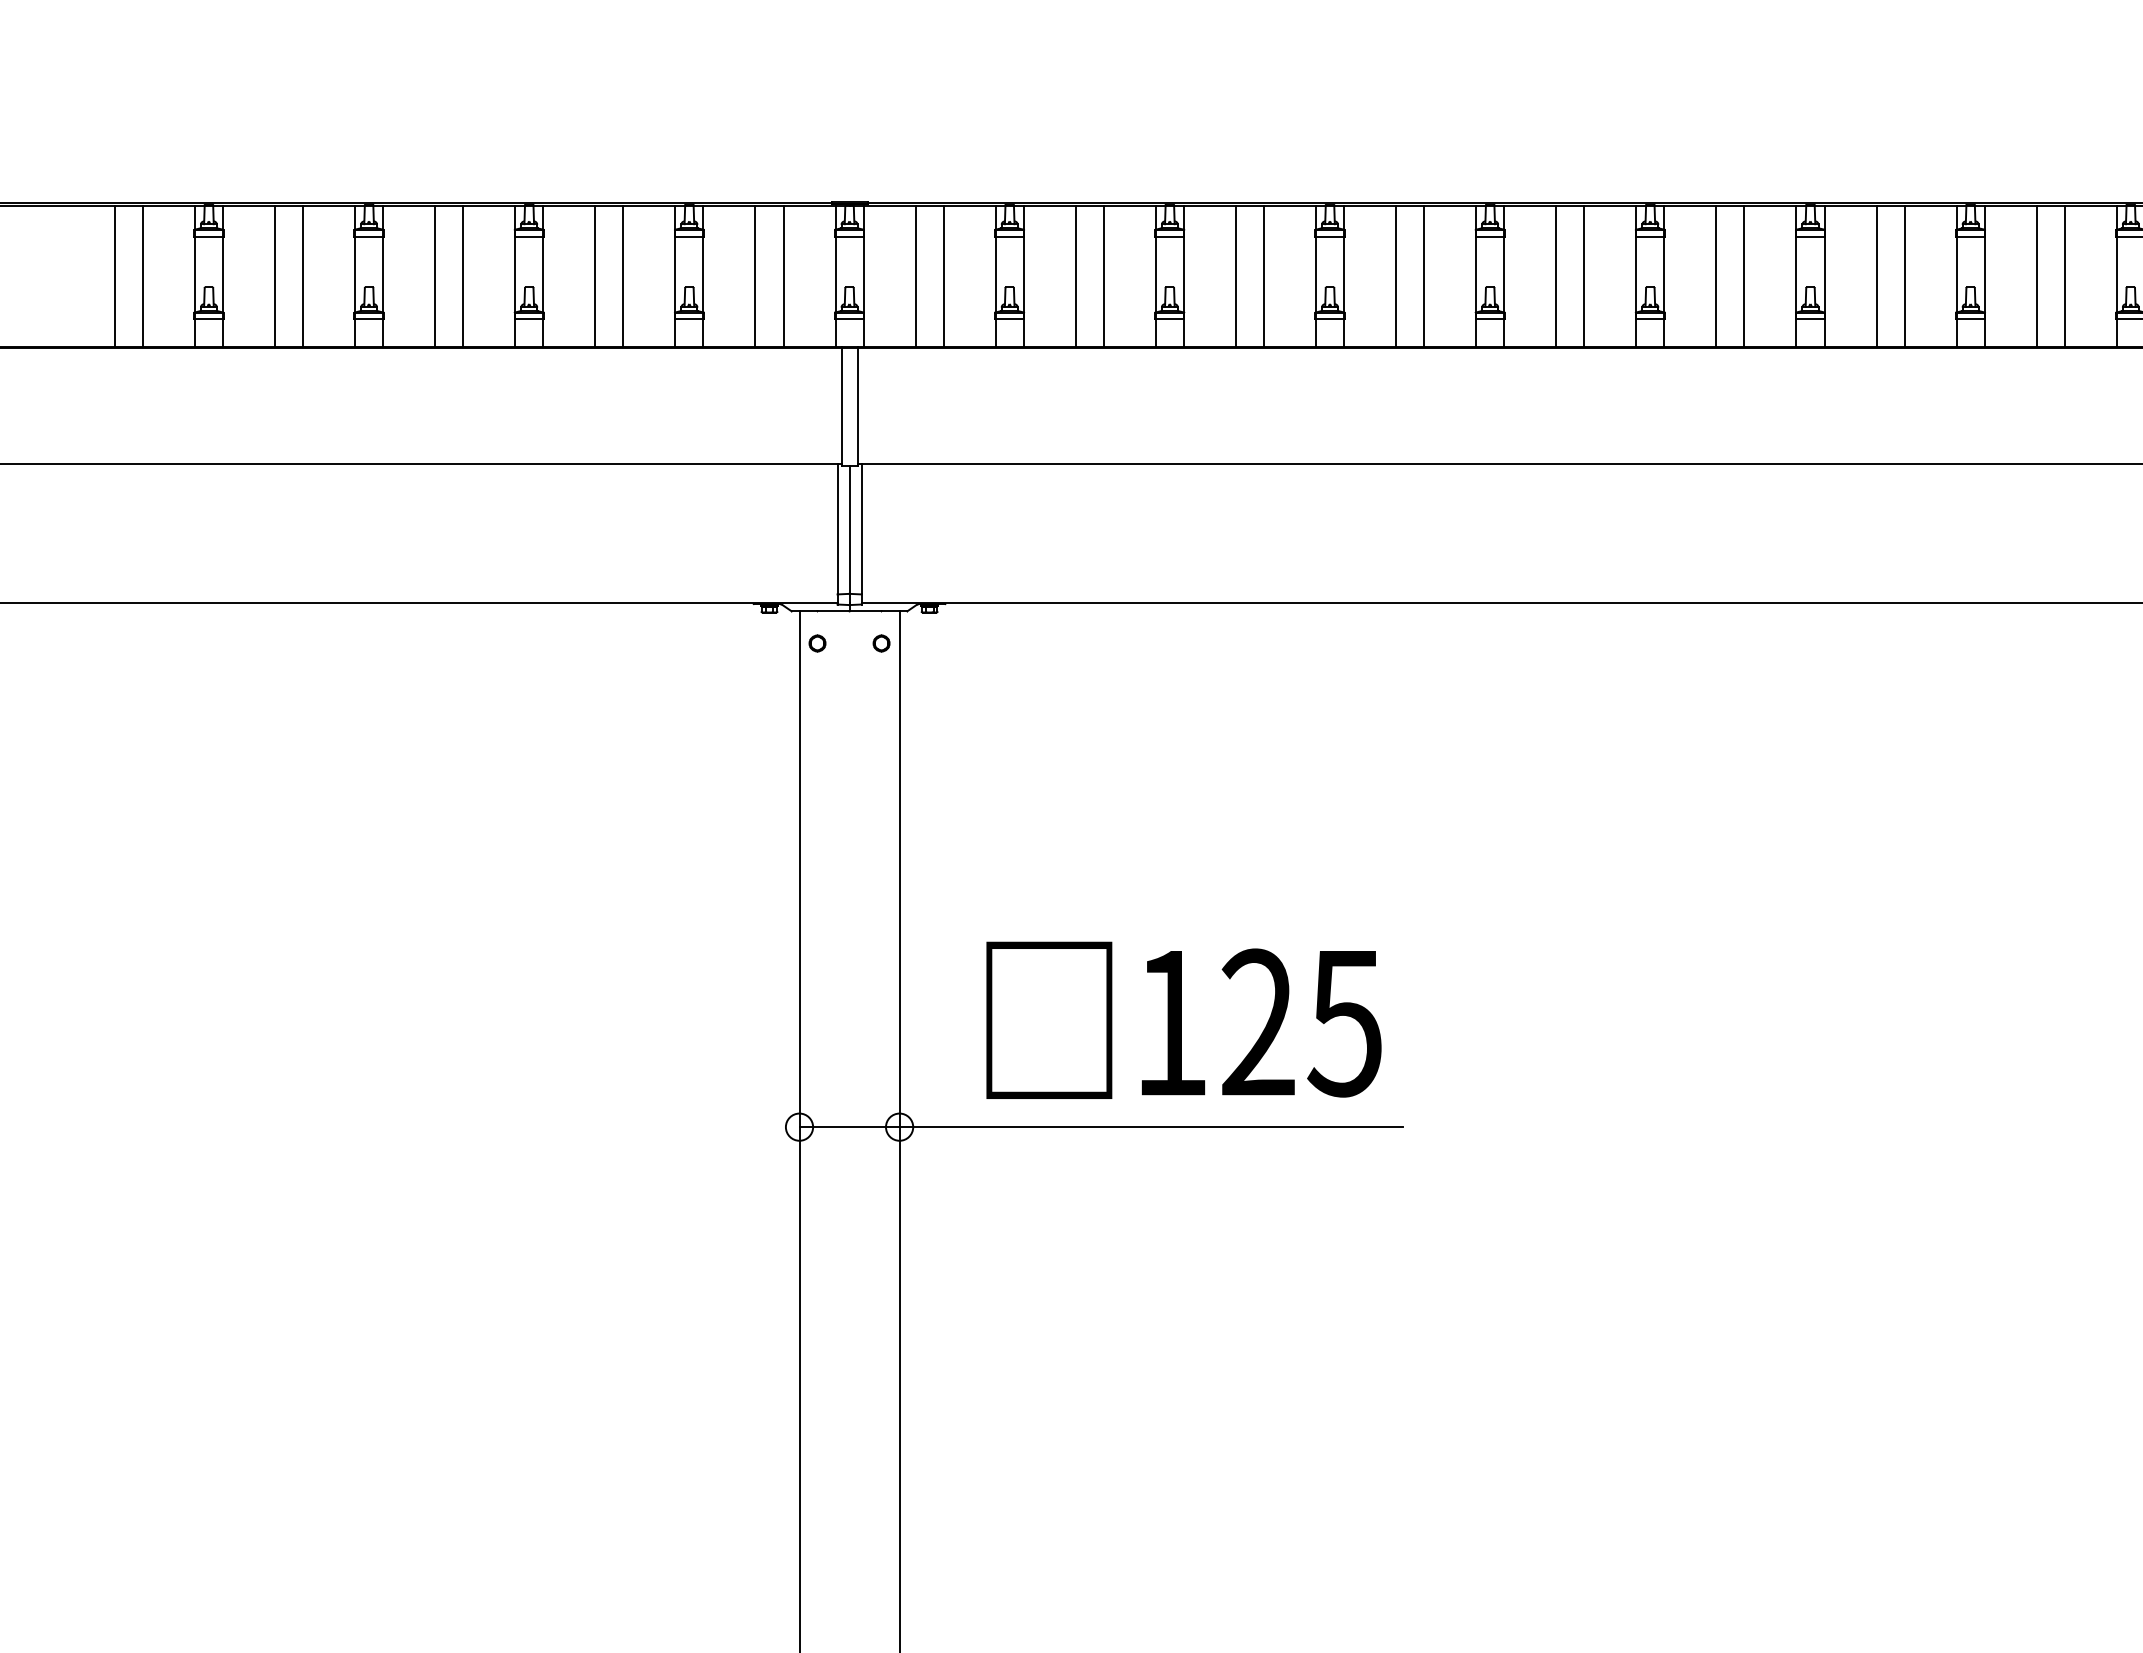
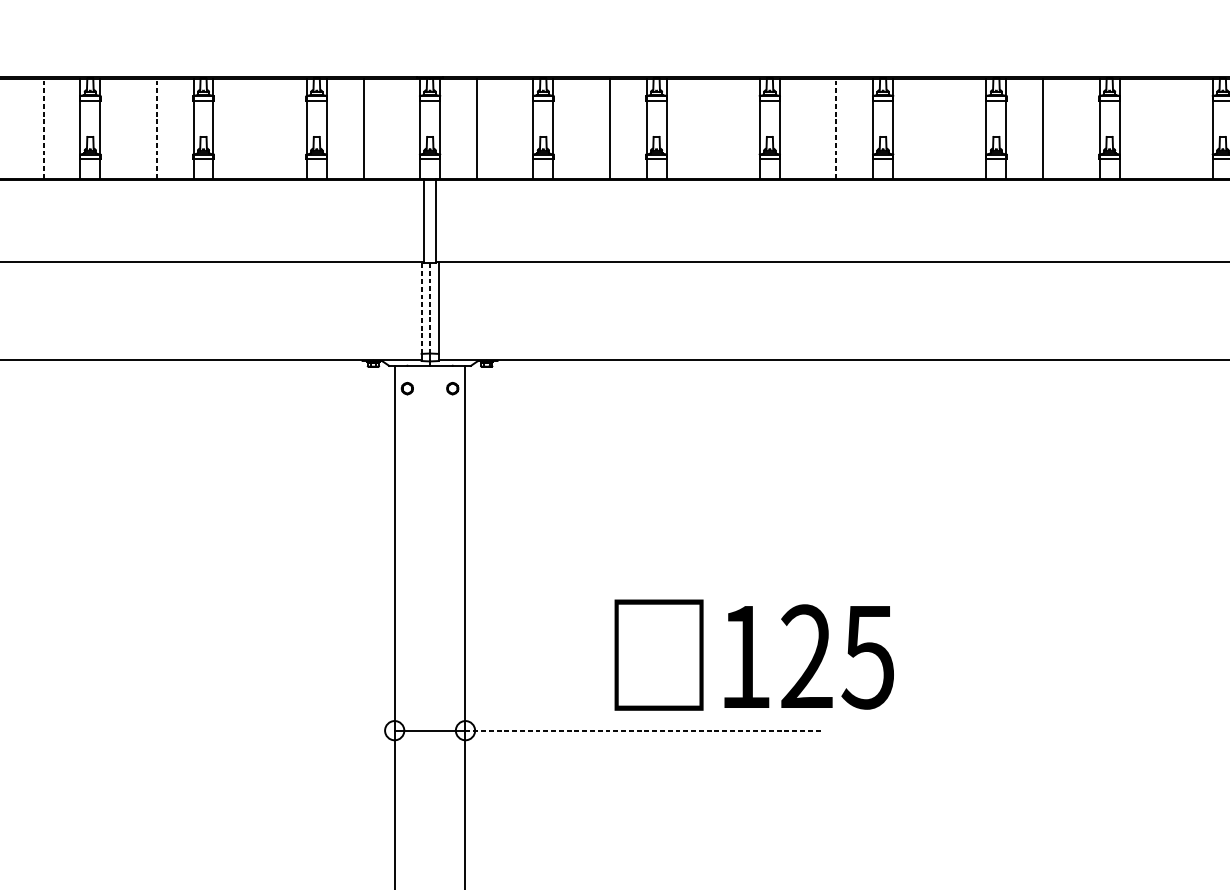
line: (275, 275) -> (24, 128), removed
line: (303, 275) -> (43, 128), solid -> dashed
line: (435, 275) -> (137, 128), removed
line: (463, 275) -> (157, 128), solid -> dashed
line: (595, 275) -> (250, 128), removed
line: (623, 275) -> (270, 128), removed
line: (783, 275) -> (383, 128), removed
line: (943, 275) -> (496, 128), removed
line: (1075, 275) -> (589, 128), removed
line: (1235, 275) -> (703, 128), removed
line: (1263, 275) -> (722, 128), removed
line: (1396, 275) -> (816, 128), removed
line: (1424, 275) -> (836, 128), solid -> dashed
line: (1556, 275) -> (930, 128), removed
line: (1584, 275) -> (949, 128), removed
line: (1744, 275) -> (1062, 128), removed
line: (1876, 275) -> (1156, 128), removed
line: (1904, 275) -> (1176, 128), removed
line: (837, 528) -> (421, 307), solid -> dashed
line: (849, 529) -> (430, 307), solid -> dashed
text: (1183, 1019) -> (753, 654), moved
line: (1151, 1127) -> (643, 730), solid -> dashed

